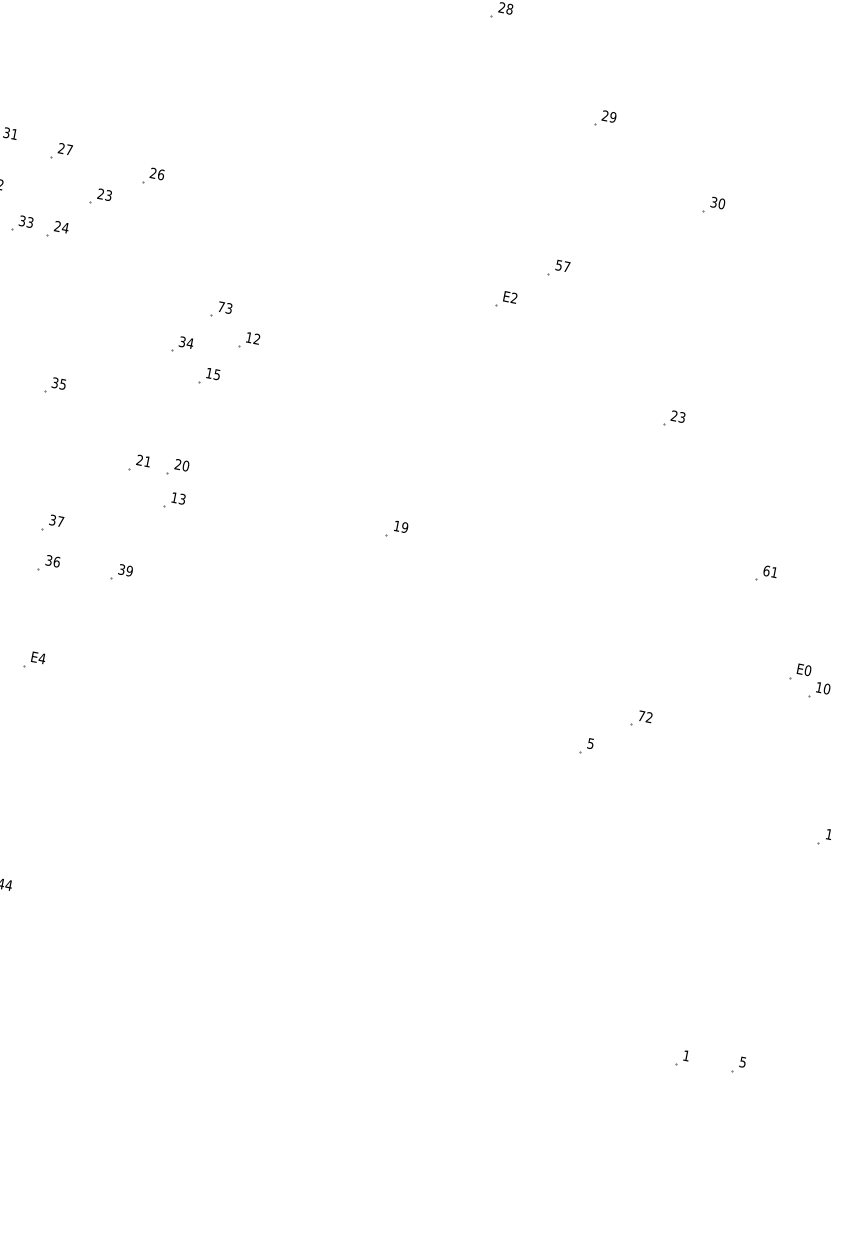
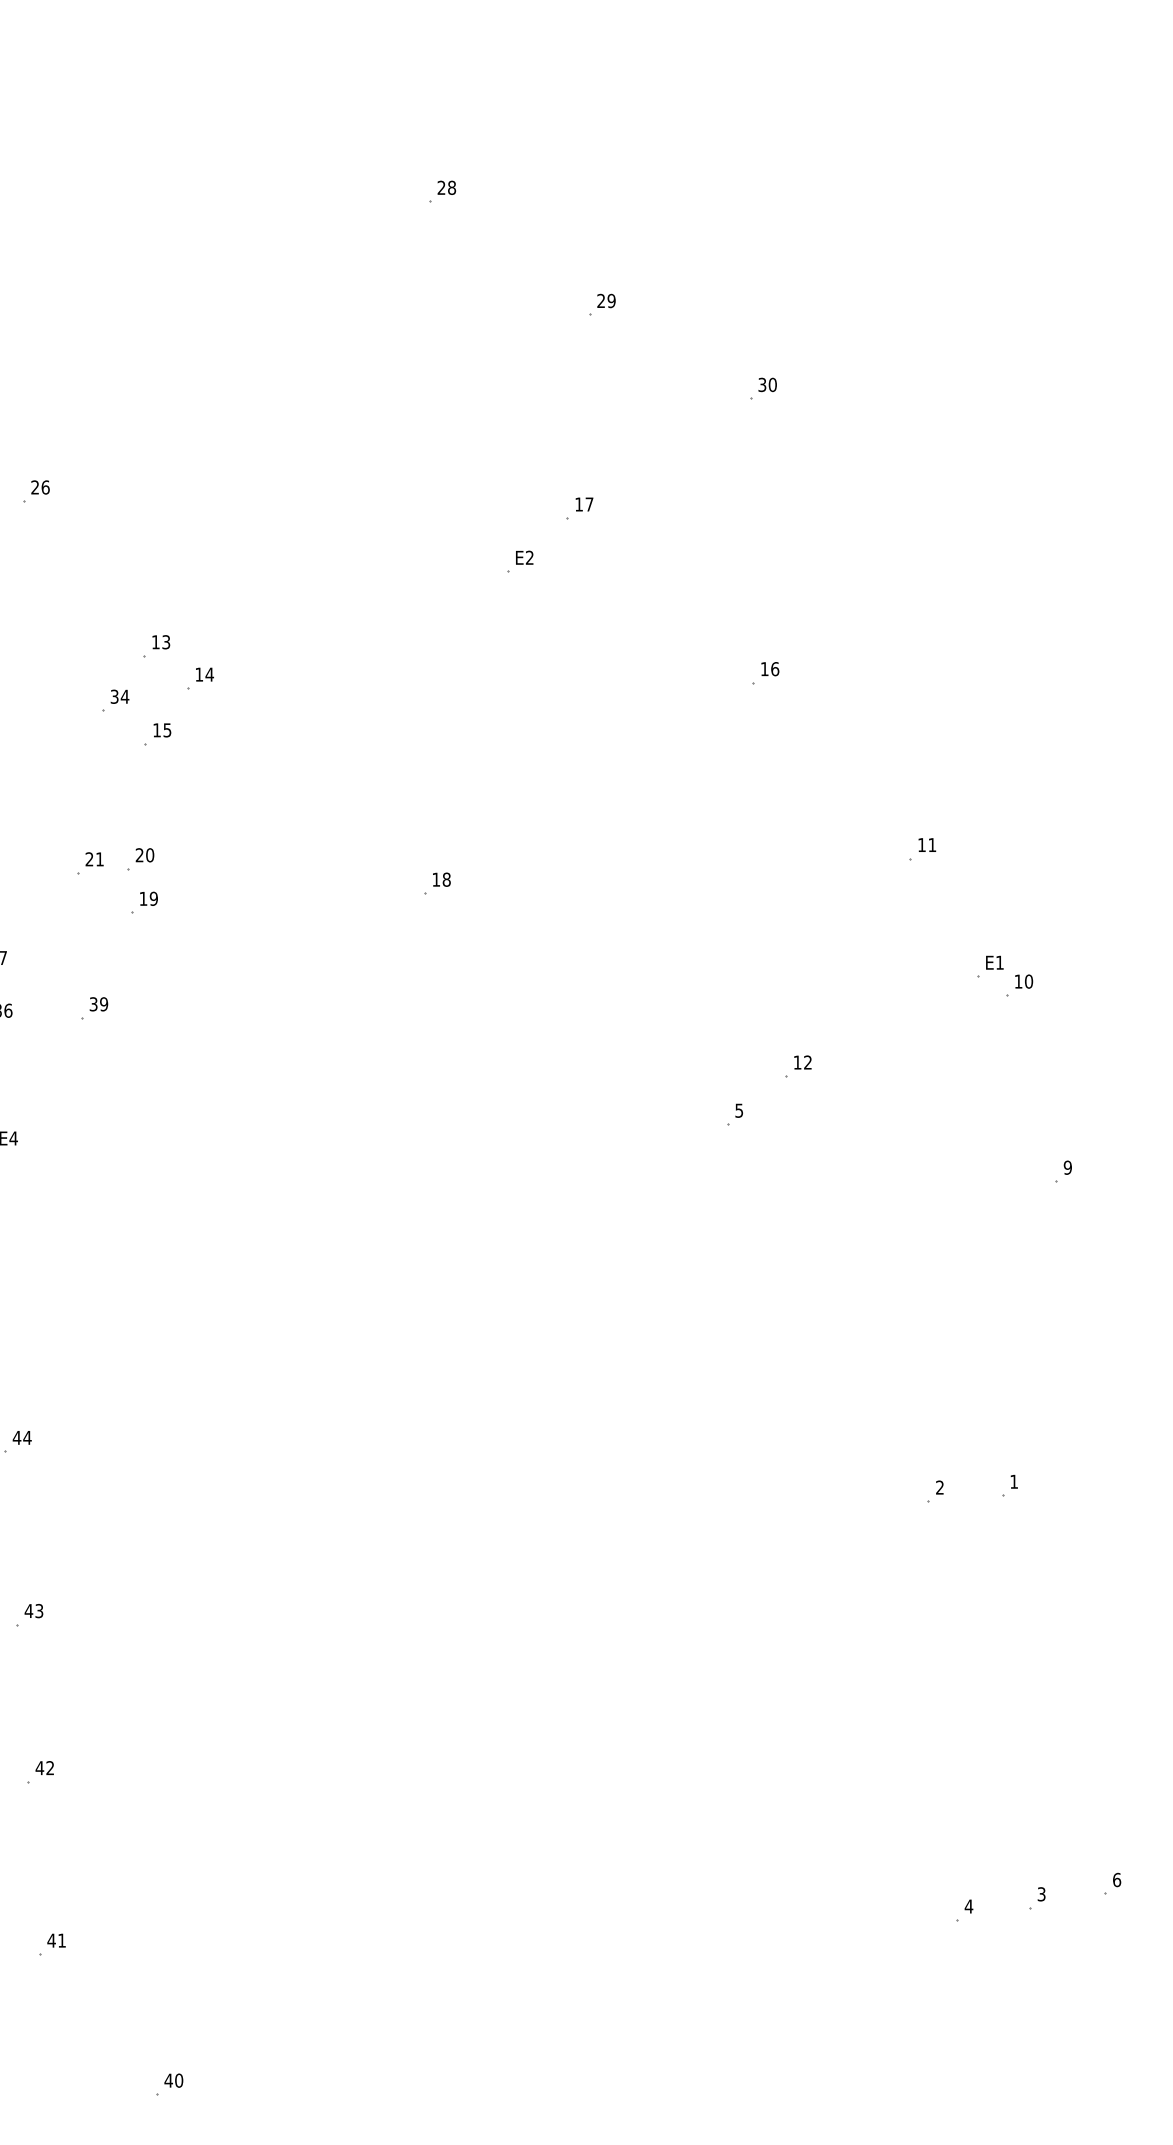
text: (558, 265) -> (578, 504), 57 -> 17
text: (221, 307) -> (155, 642), 73 -> 13
text: (256, 339) -> (209, 674), 12 -> 14
text: (677, 416) -> (769, 669), 23 -> 16
text: (182, 498) -> (153, 898), 13 -> 19
text: (404, 527) -> (446, 879), 19 -> 18
text: (767, 571) -> (922, 845), 61 -> 11
text: (807, 670) -> (999, 962), E0 -> E1
text: (641, 715) -> (797, 1062), 72 -> 12
text: (828, 834) -> (1067, 1167), 1 -> 9
text: (686, 1055) -> (939, 1487), 1 -> 2
text: (742, 1061) -> (1013, 1481), 5 -> 1

